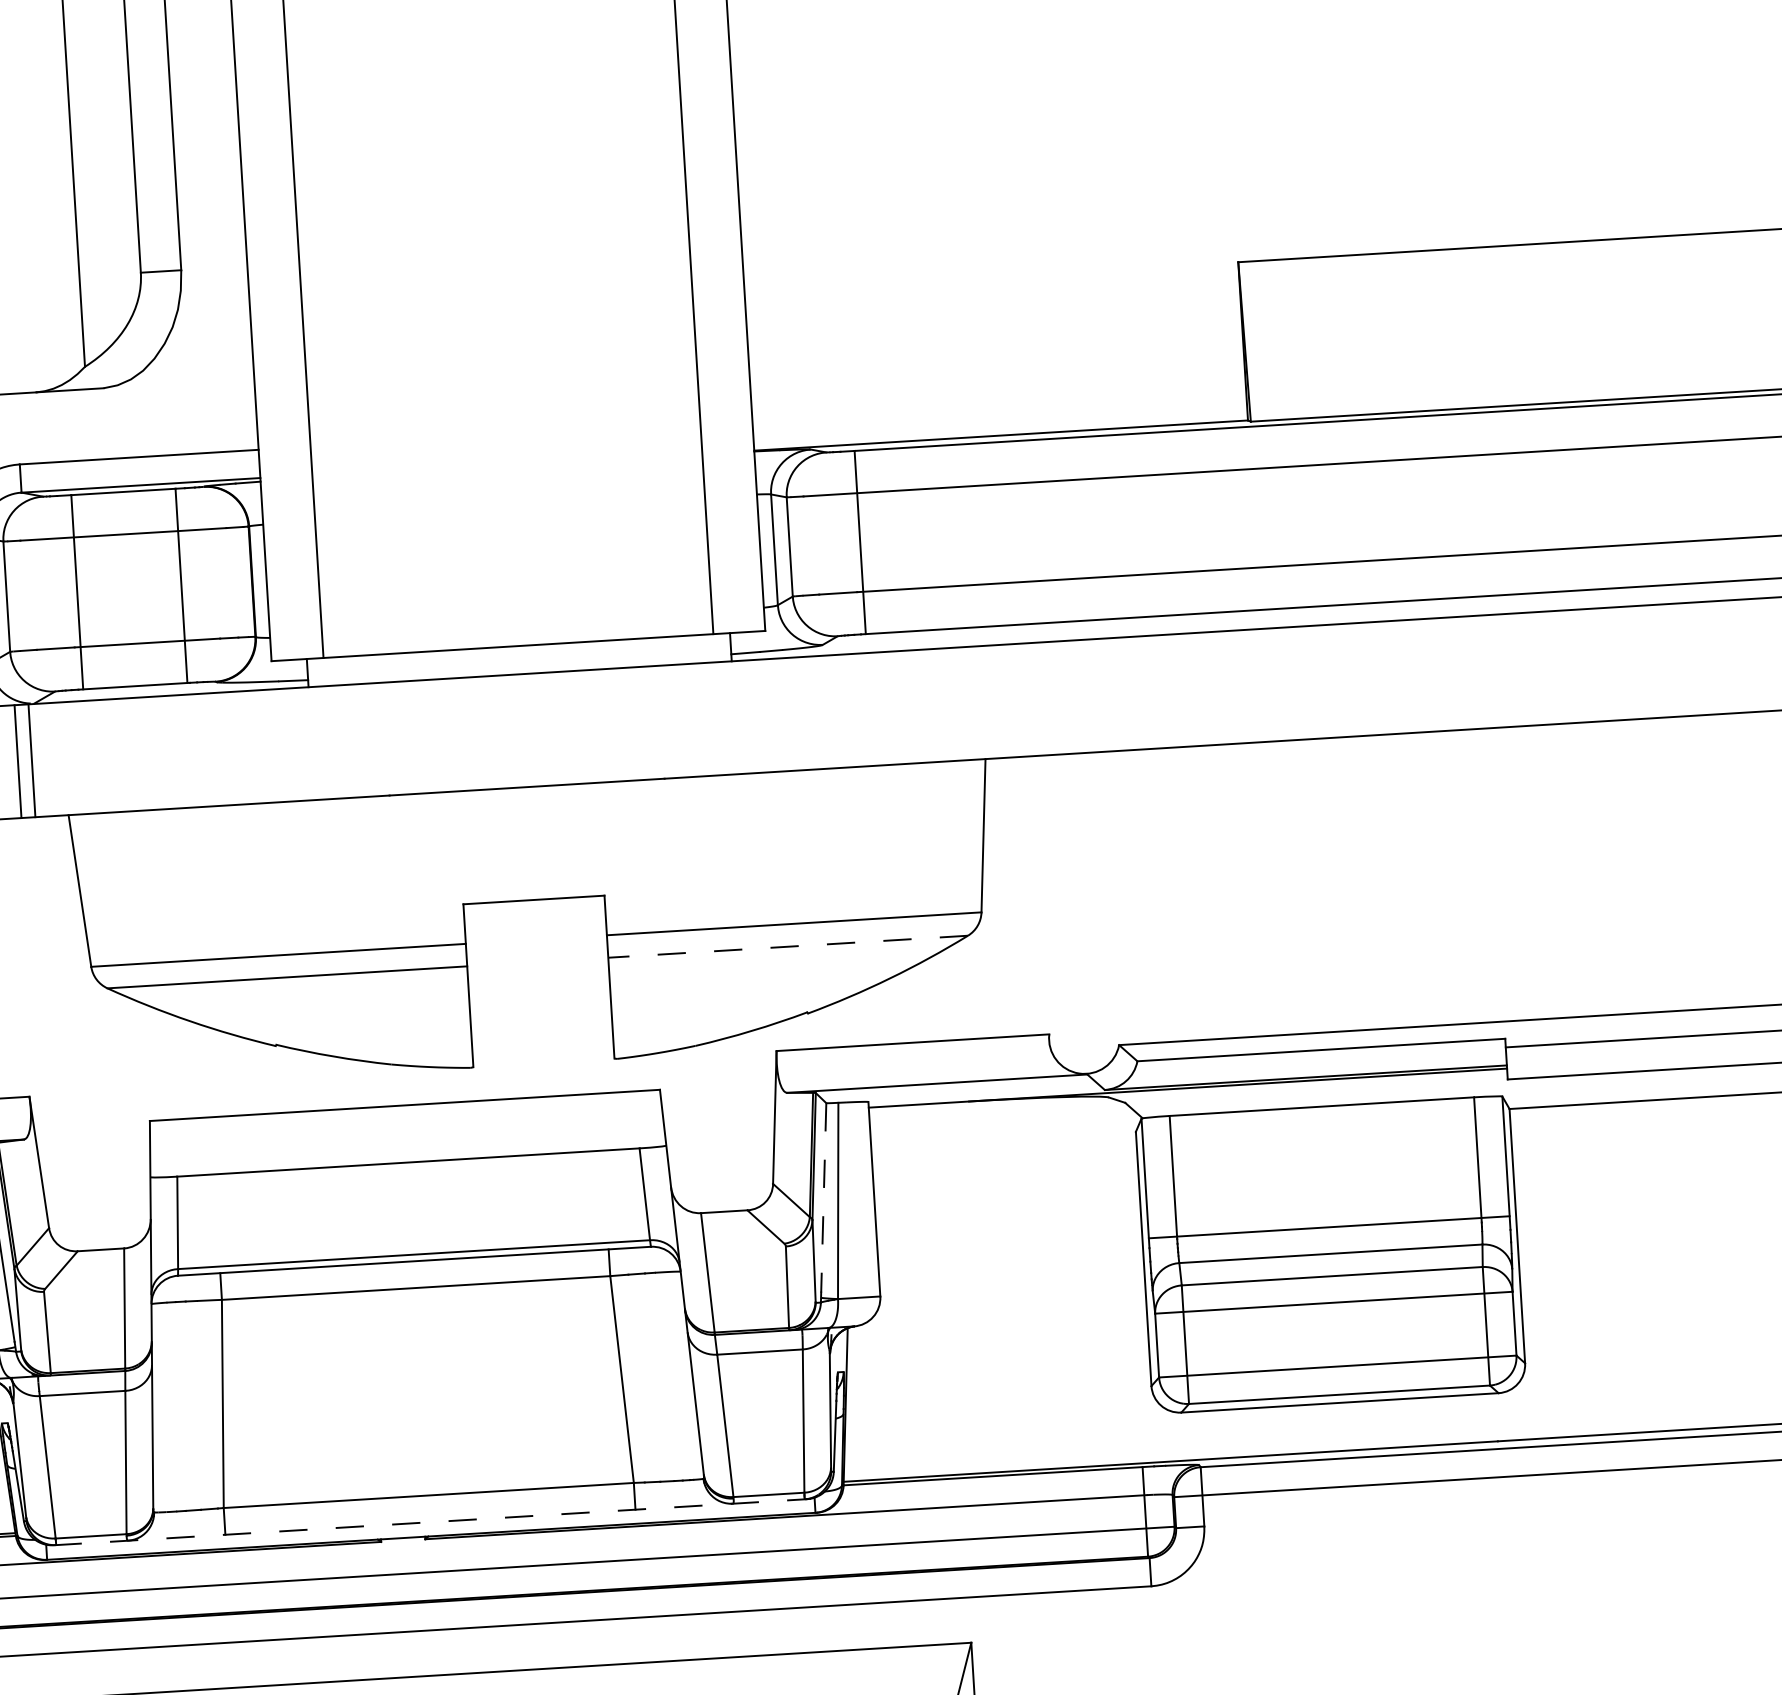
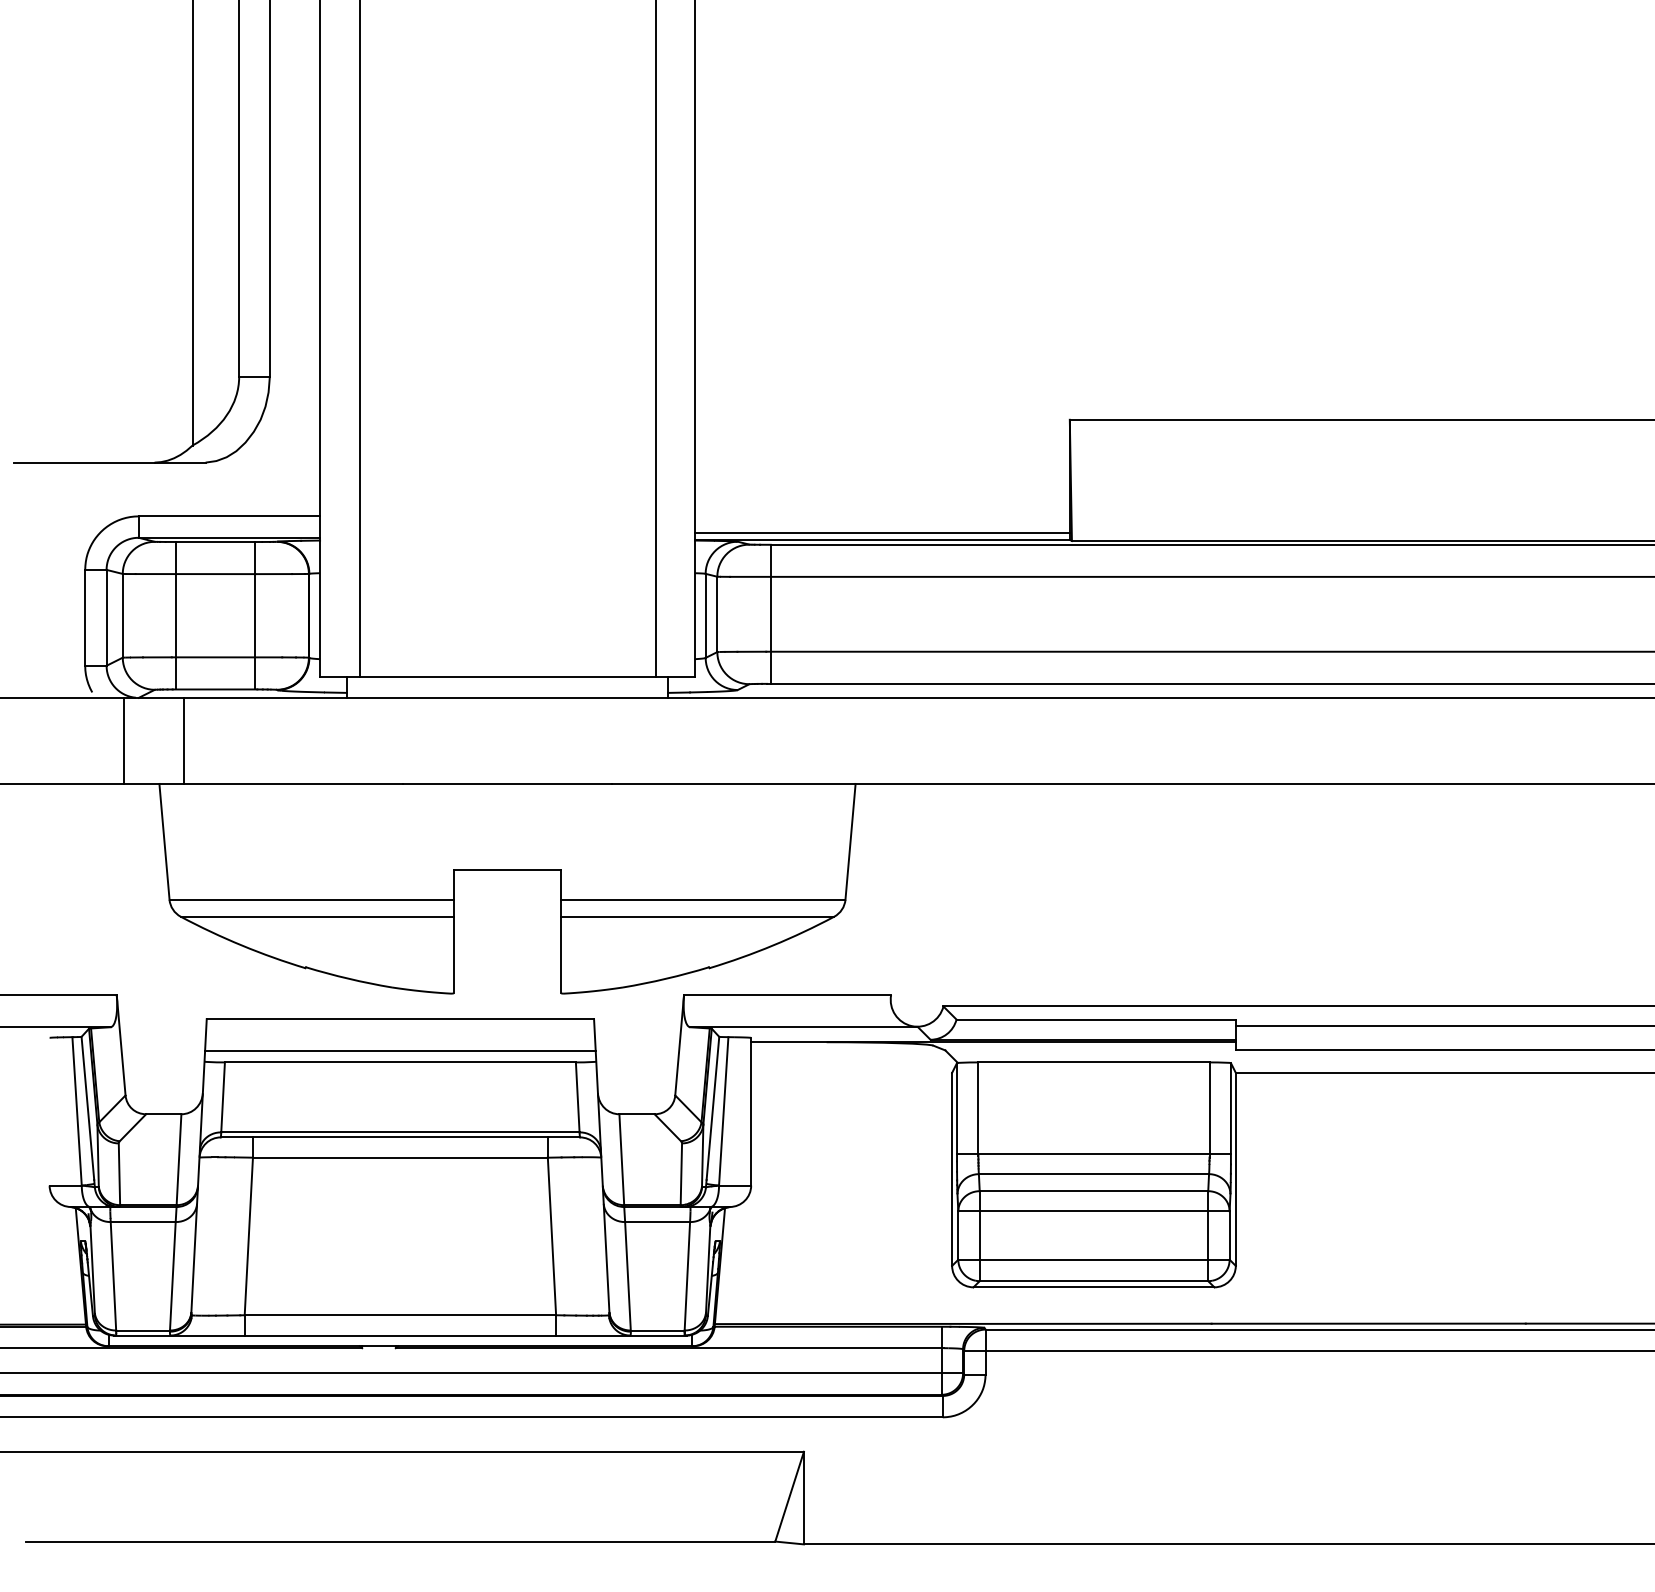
line: (999, 425) -> (881, 532), added
line: (32, 759) -> (184, 740), moved
line: (787, 946) -> (697, 916), dashed -> solid
line: (407, 1148) -> (400, 1051), added
line: (823, 1198) -> (712, 1108), dashed -> solid
line: (430, 1522) -> (400, 1335), dashed -> solid

